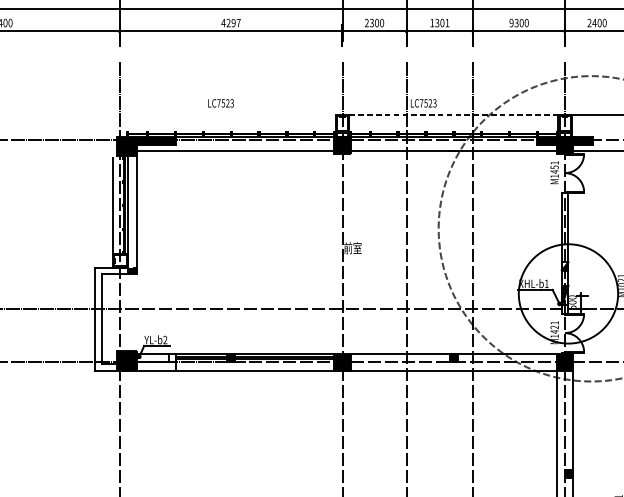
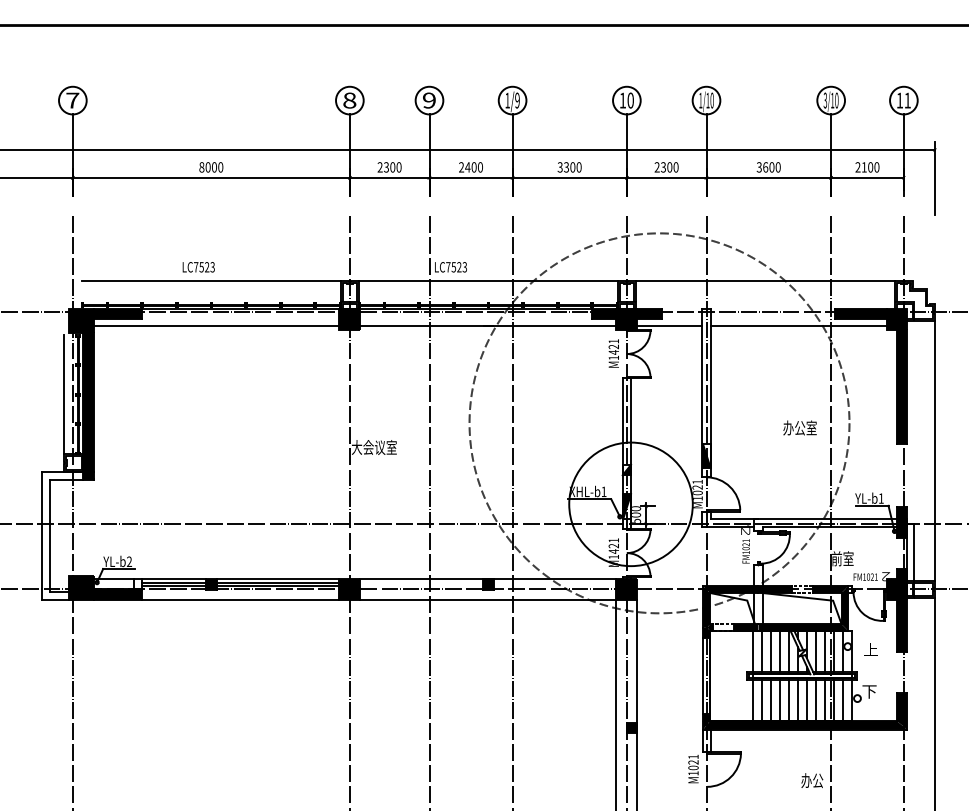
text: (231, 23) -> (211, 167), 4297 -> 8000
text: (439, 23) -> (470, 167), 1301 -> 2400
text: (510, 23) -> (559, 167), 9300 -> 3300
text: (594, 23) -> (663, 167), 2400 -> 2300
line: (231, 114) -> (211, 281), added
line: (453, 114) -> (488, 281), dashed -> solid
text: (554, 167) -> (613, 346), M1451 -> M1421
fill: (132, 212) -> (88, 402), added
text: (361, 248) -> (373, 447), 前室 -> 大会议室
fill: (151, 366) -> (112, 594), added

